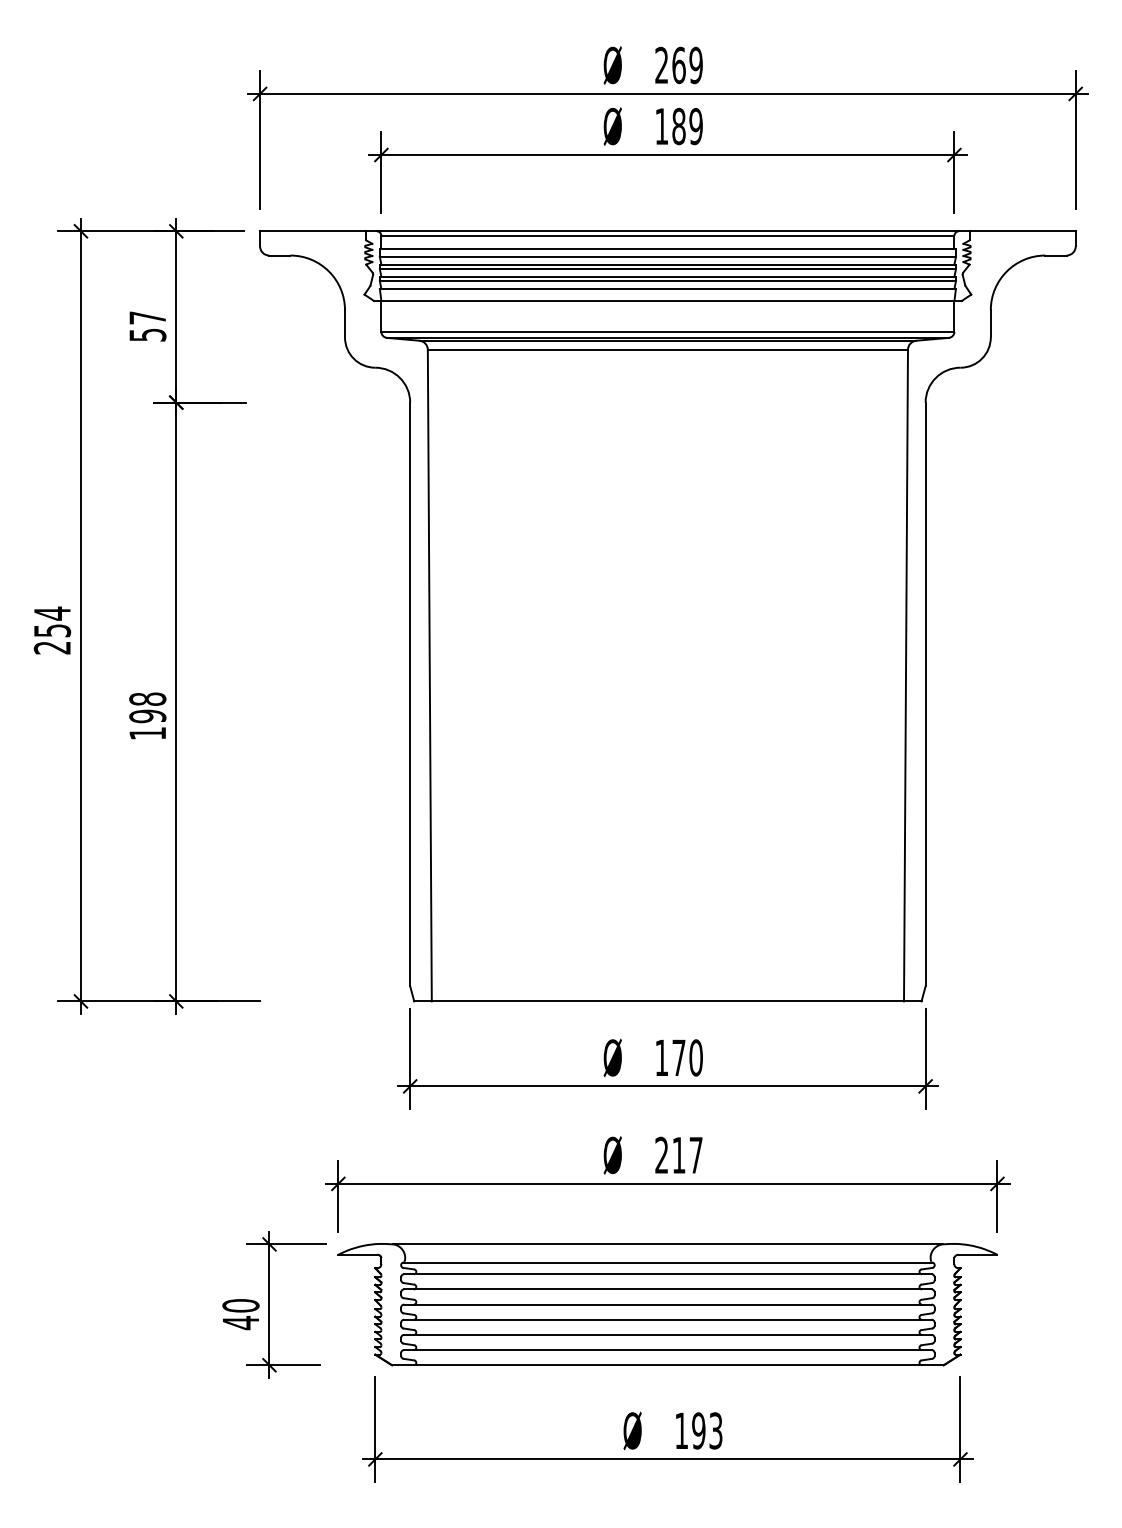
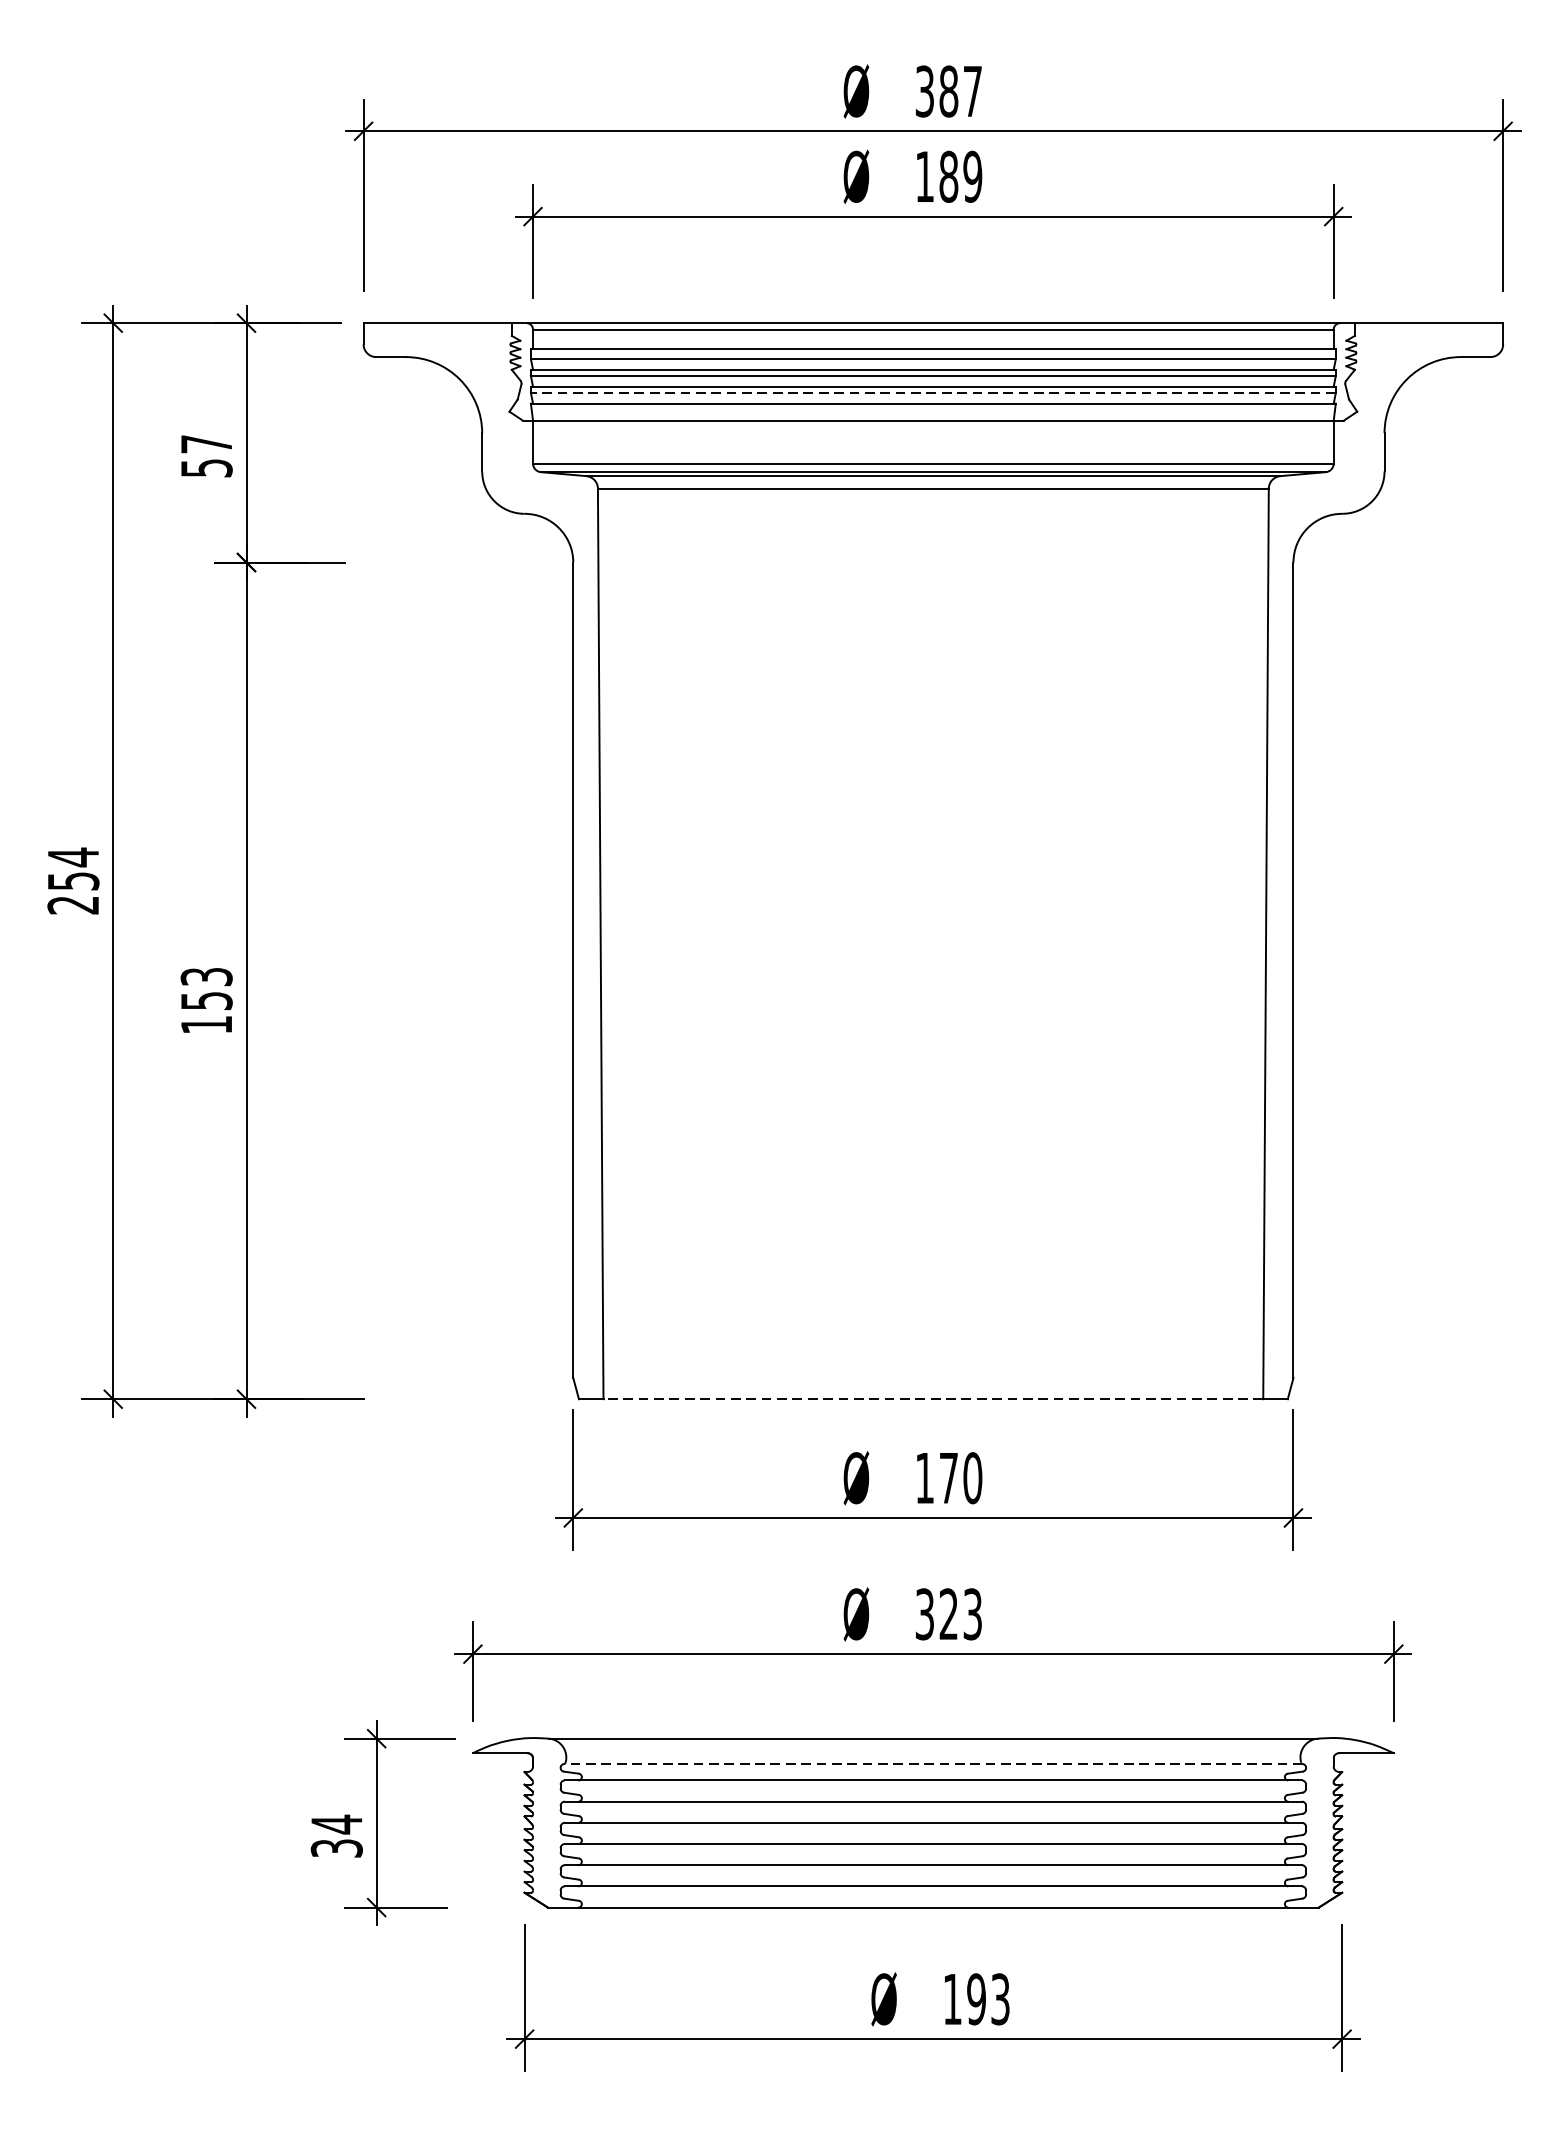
text: (678, 65) -> (948, 91), 269 -> 387
line: (667, 281) -> (932, 393), solid -> dashed
text: (147, 707) -> (206, 988), 198 -> 153
line: (667, 1001) -> (932, 1399), solid -> dashed
text: (678, 1155) -> (948, 1614), 217 -> 323
line: (667, 1262) -> (932, 1764), solid -> dashed
text: (240, 1314) -> (336, 1836), 40 -> 34

